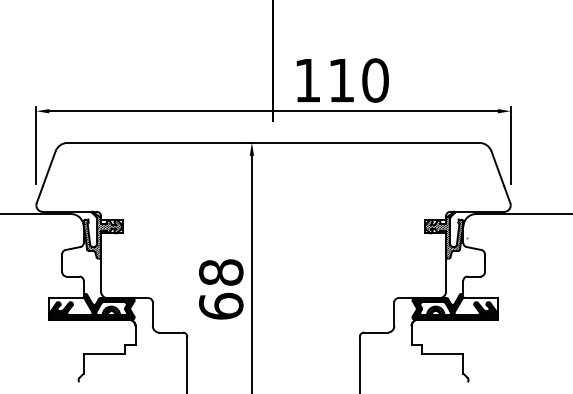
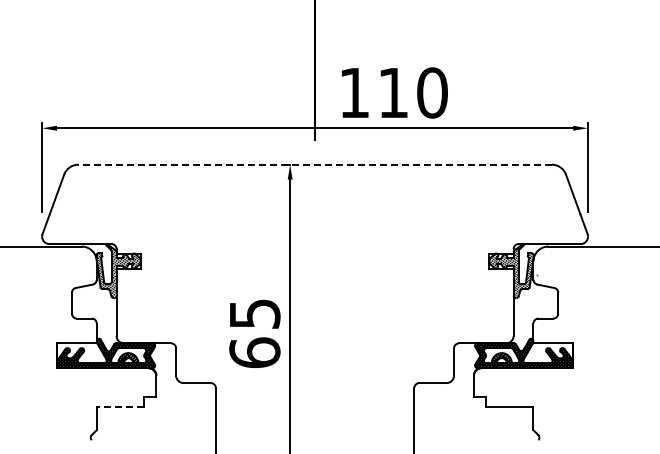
line: (273, 142) -> (315, 164), solid -> dashed
text: (220, 272) -> (254, 313), 68 -> 65
line: (104, 353) -> (120, 407), solid -> dashed

